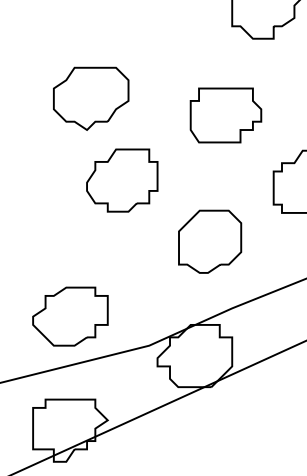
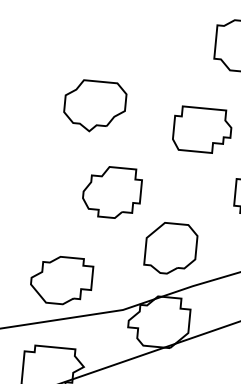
part: (122, 180) -> (112, 192), moved
part: (210, 241) -> (171, 248), moved

